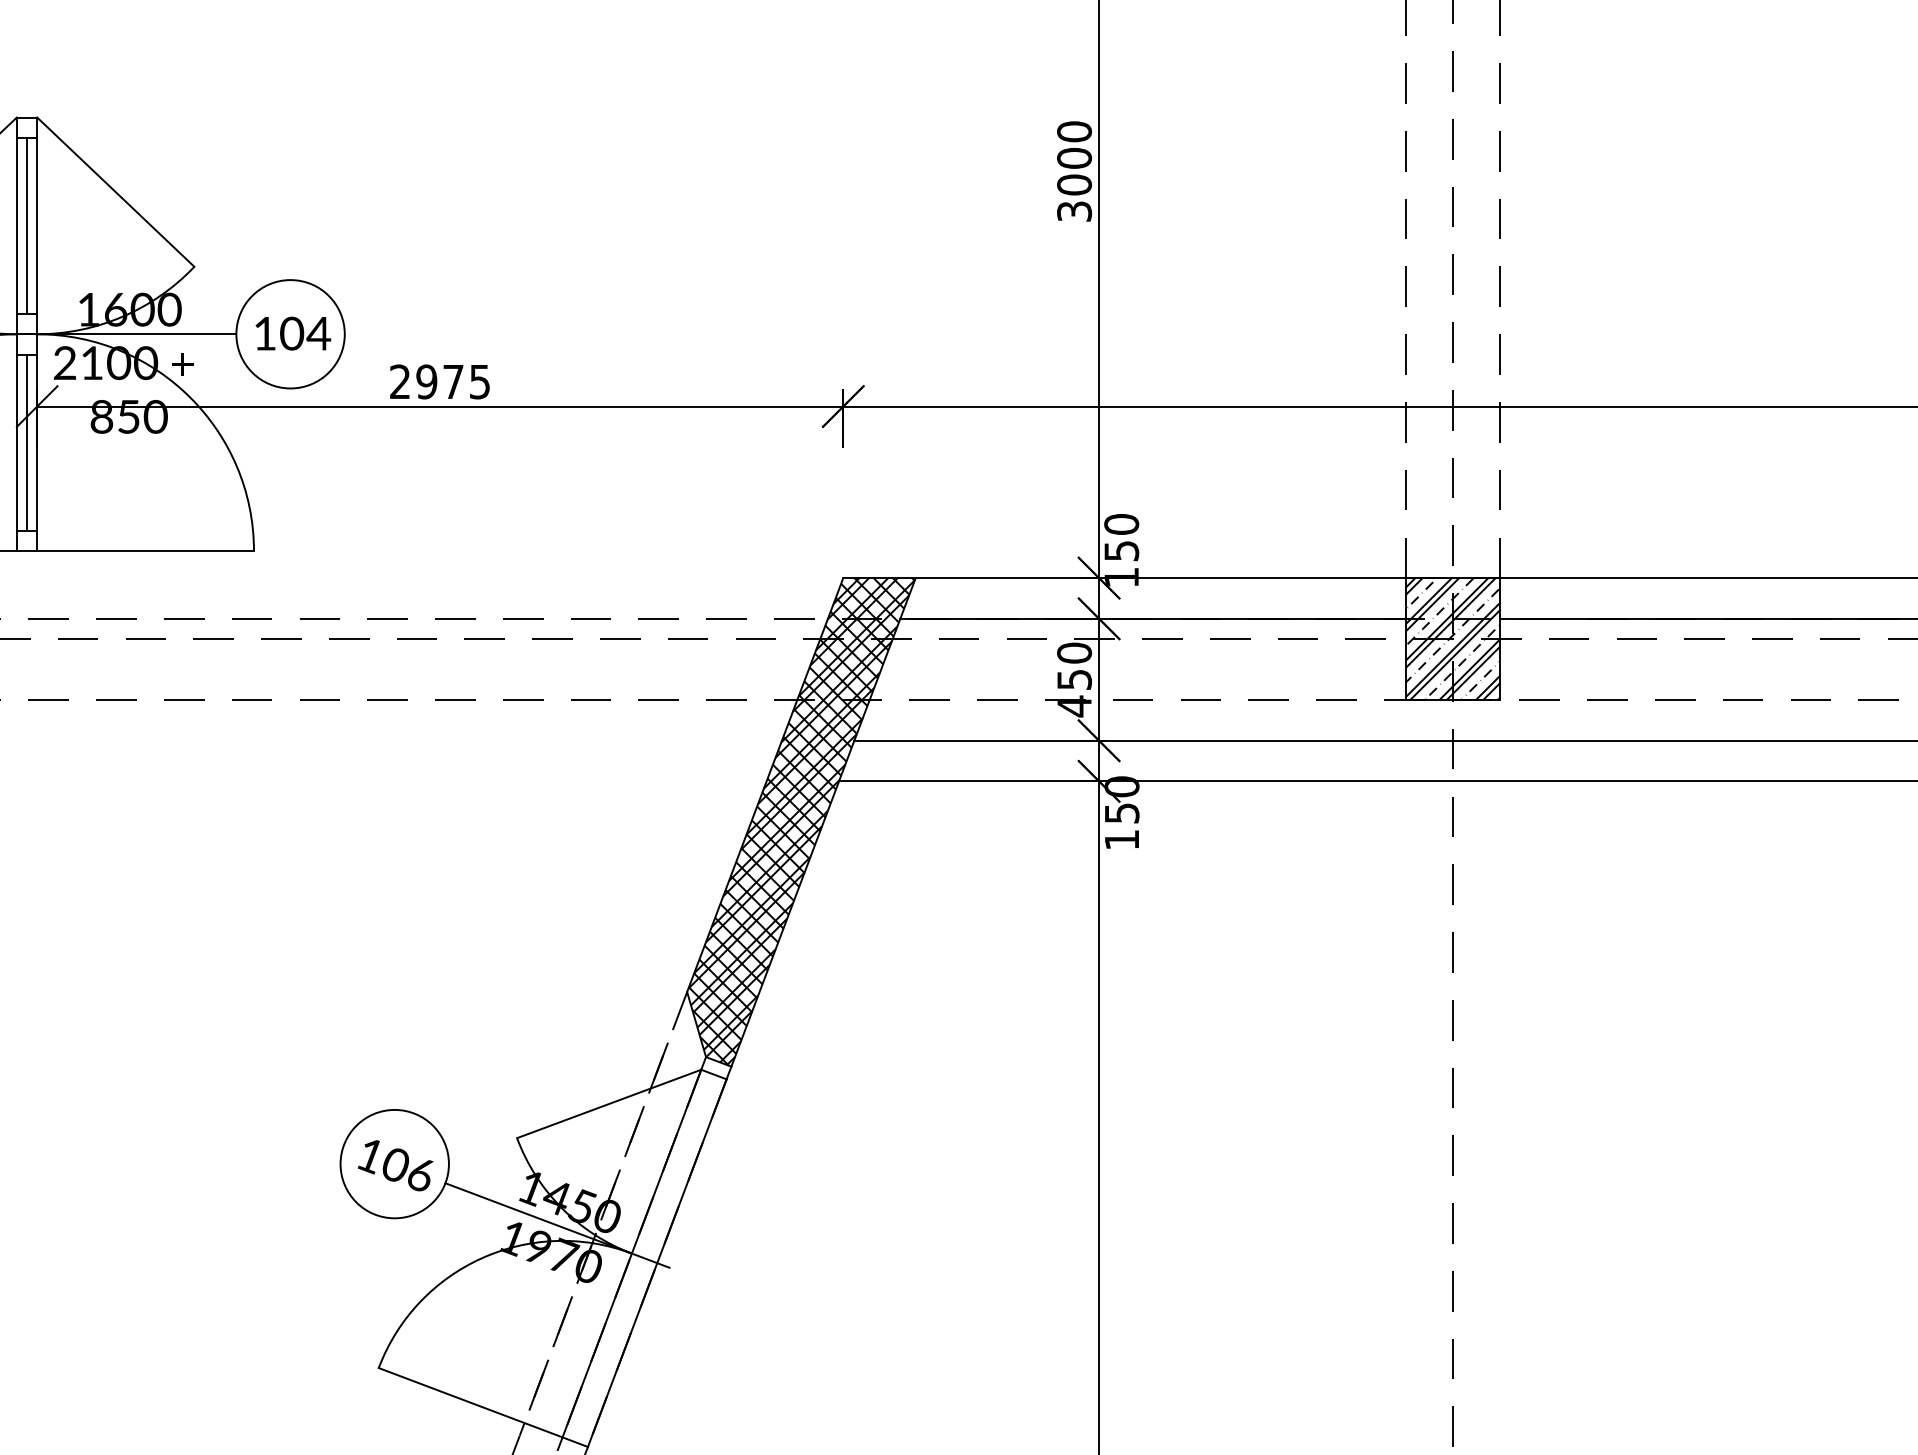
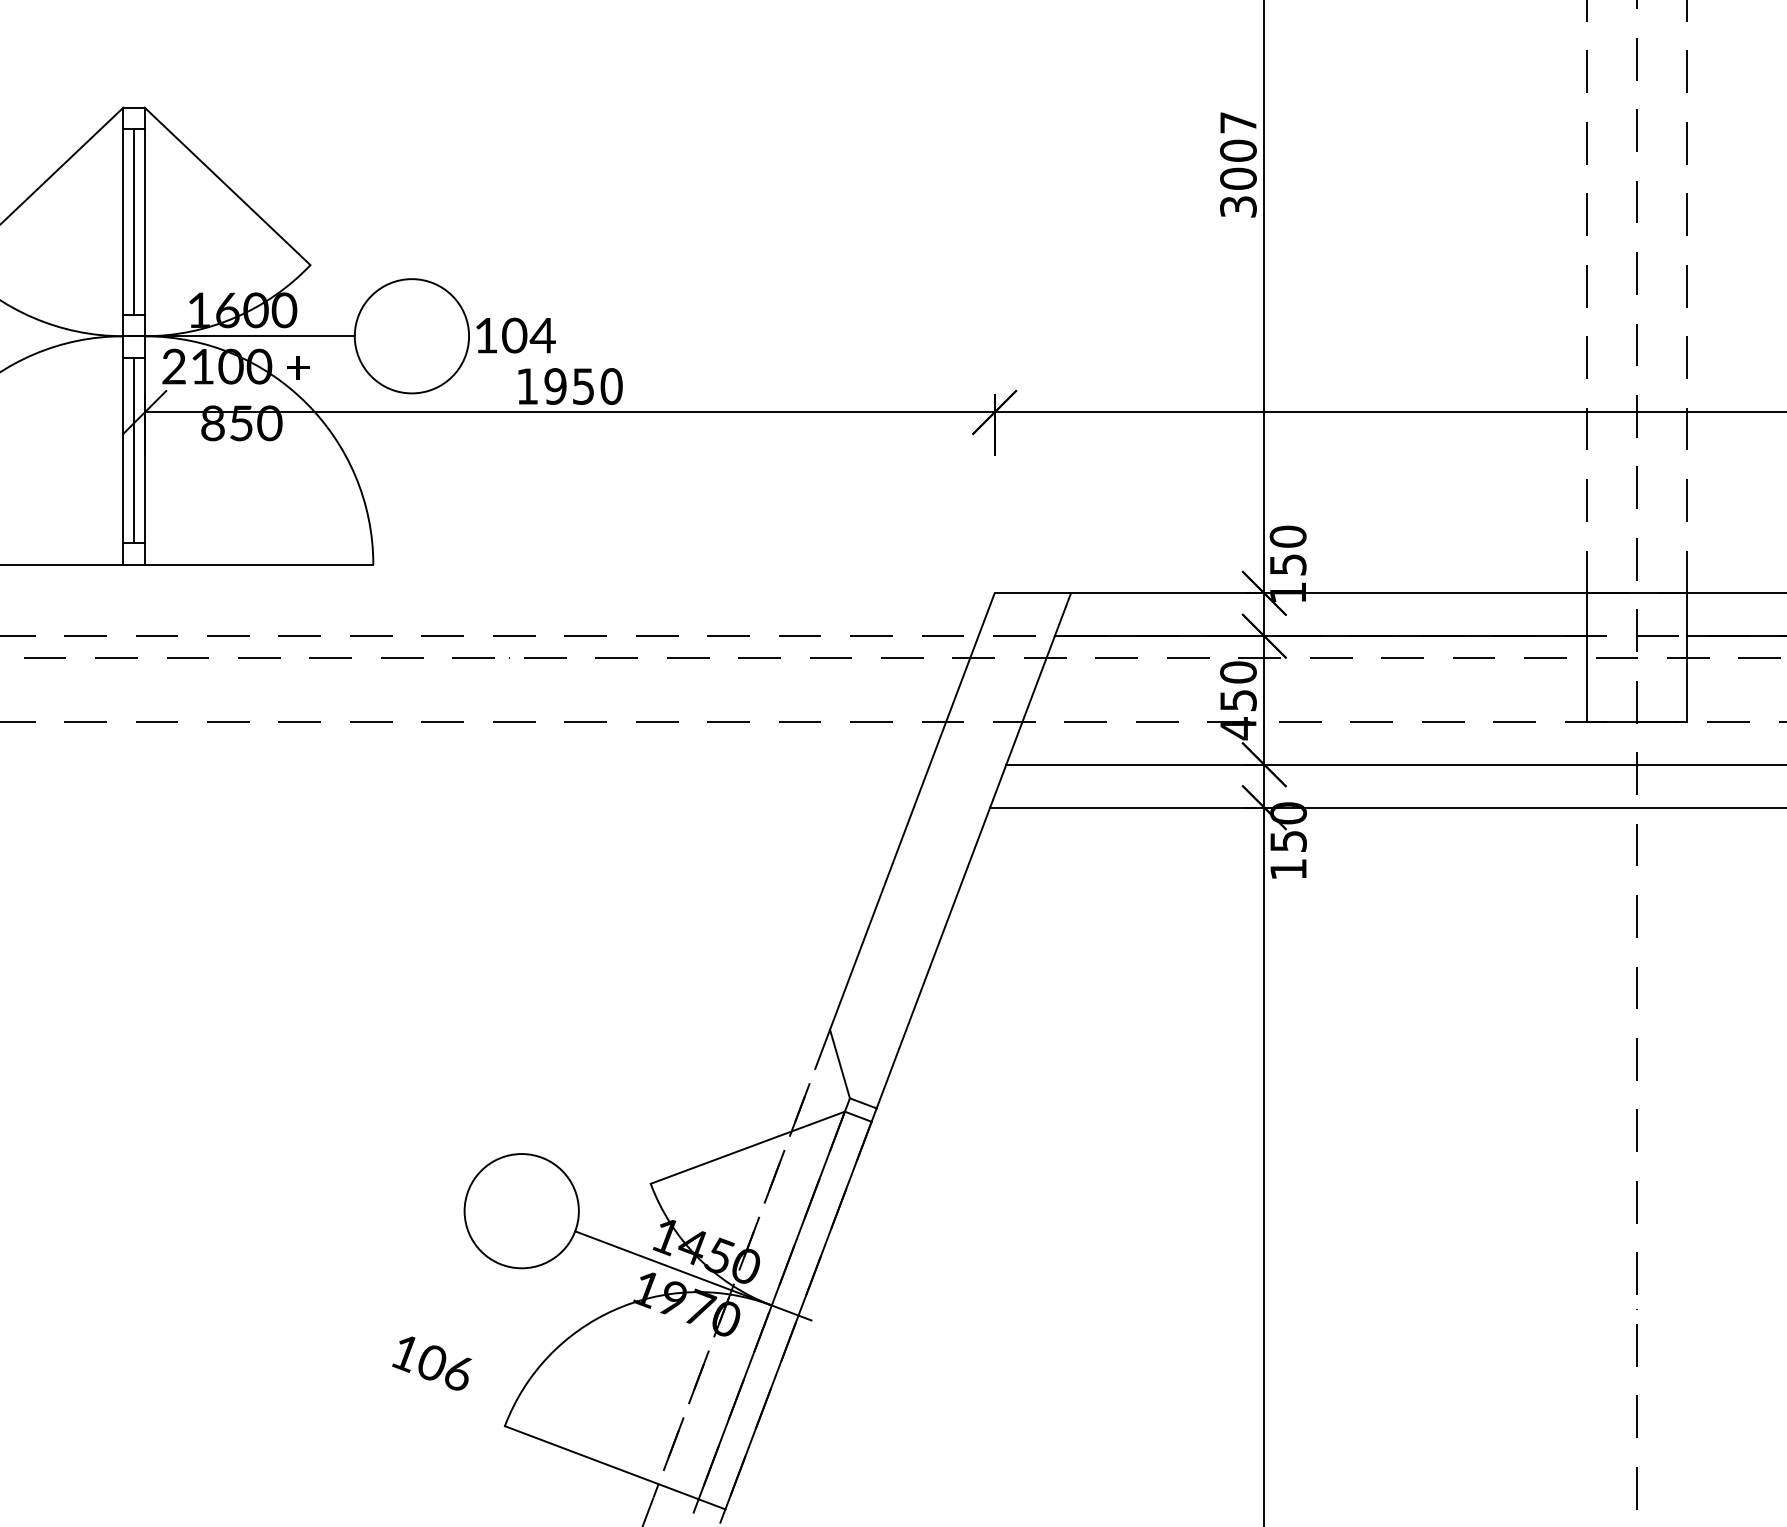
text: (1074, 131) -> (1238, 122), 3000 -> 3007
text: (293, 333) -> (516, 335), moved
text: (440, 381) -> (569, 386), 2975 -> 1950
hatch: (1452, 639) -> (1636, 658), removed
hatch: (801, 821) -> (950, 849), removed
text: (395, 1165) -> (431, 1363), moved

